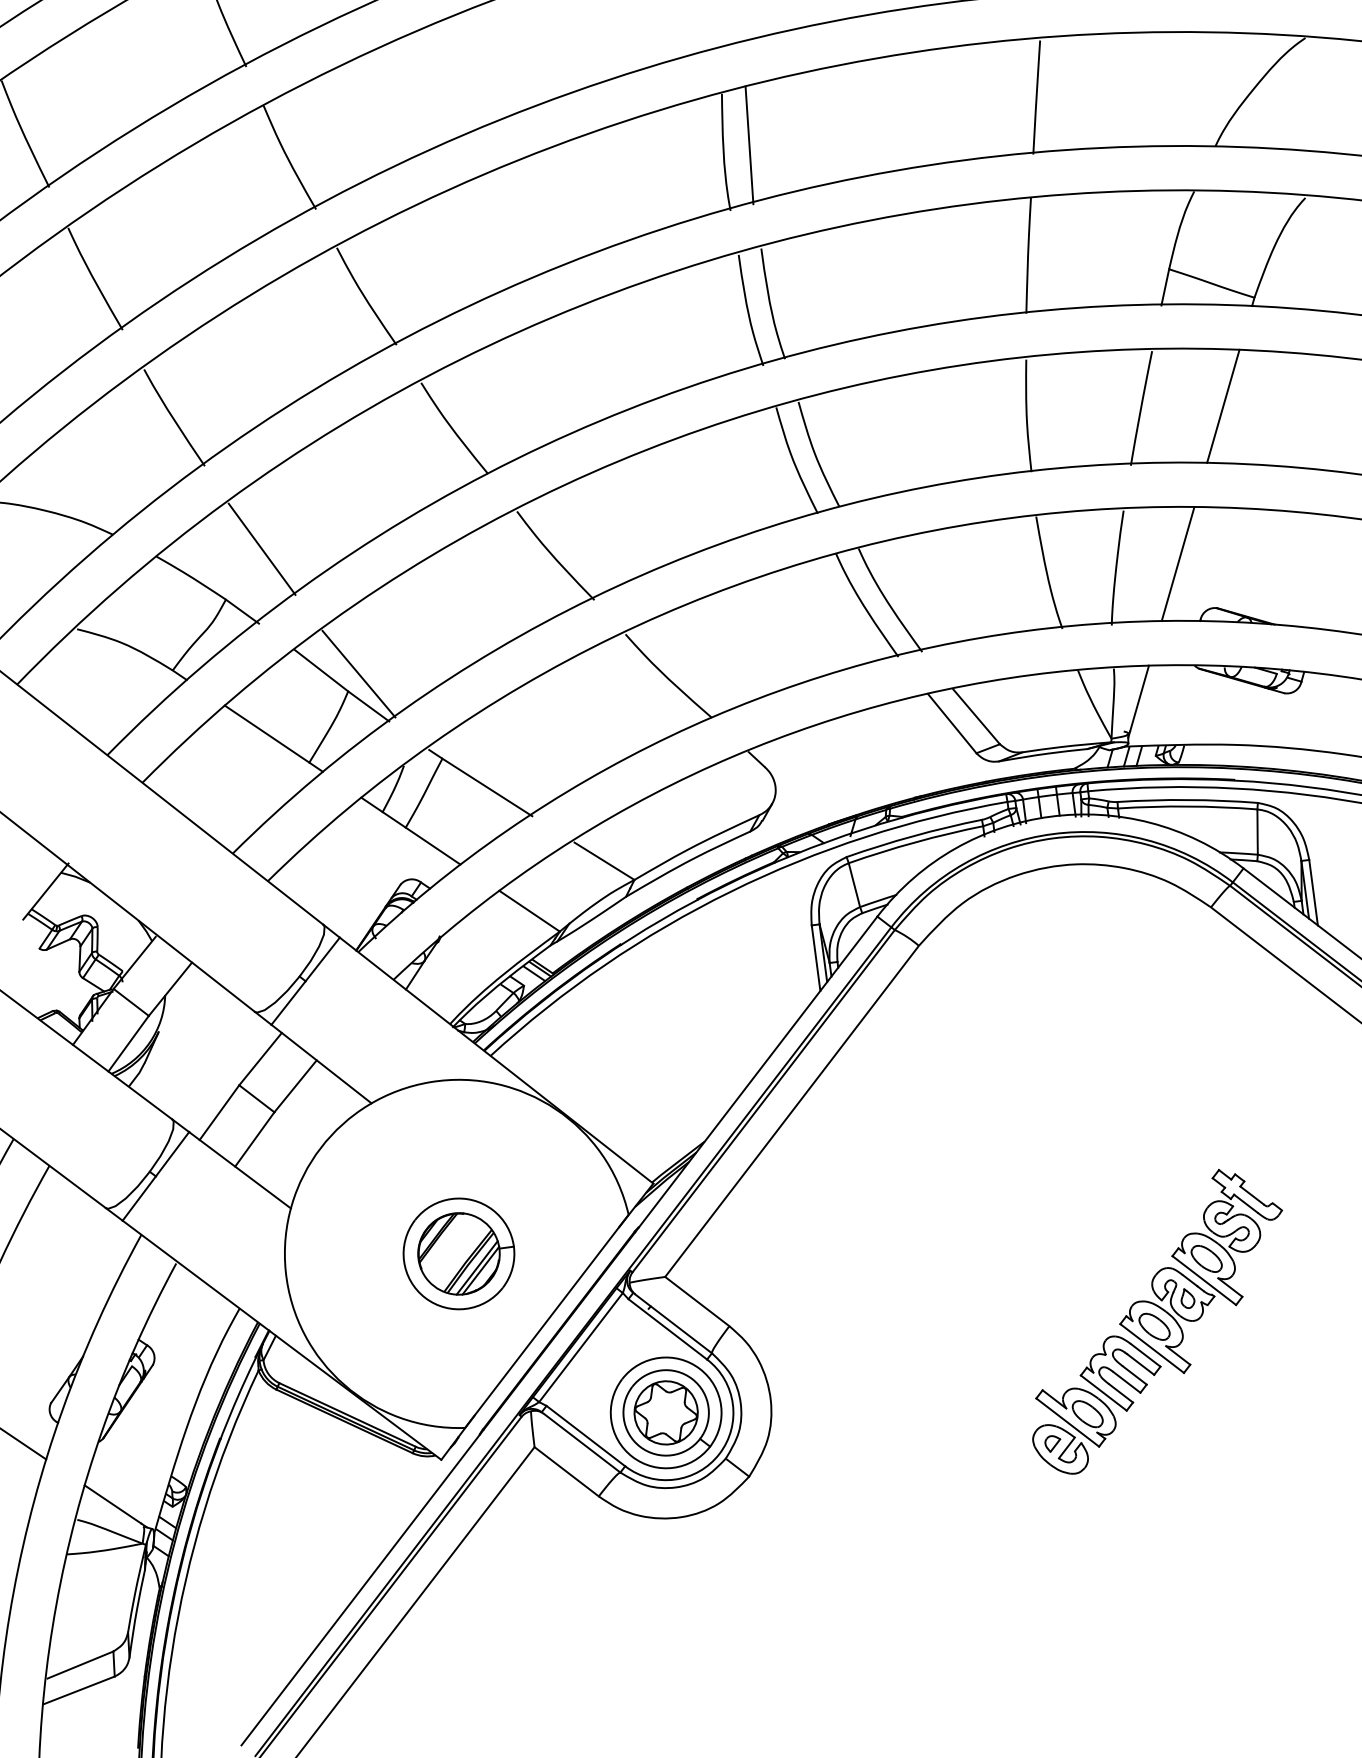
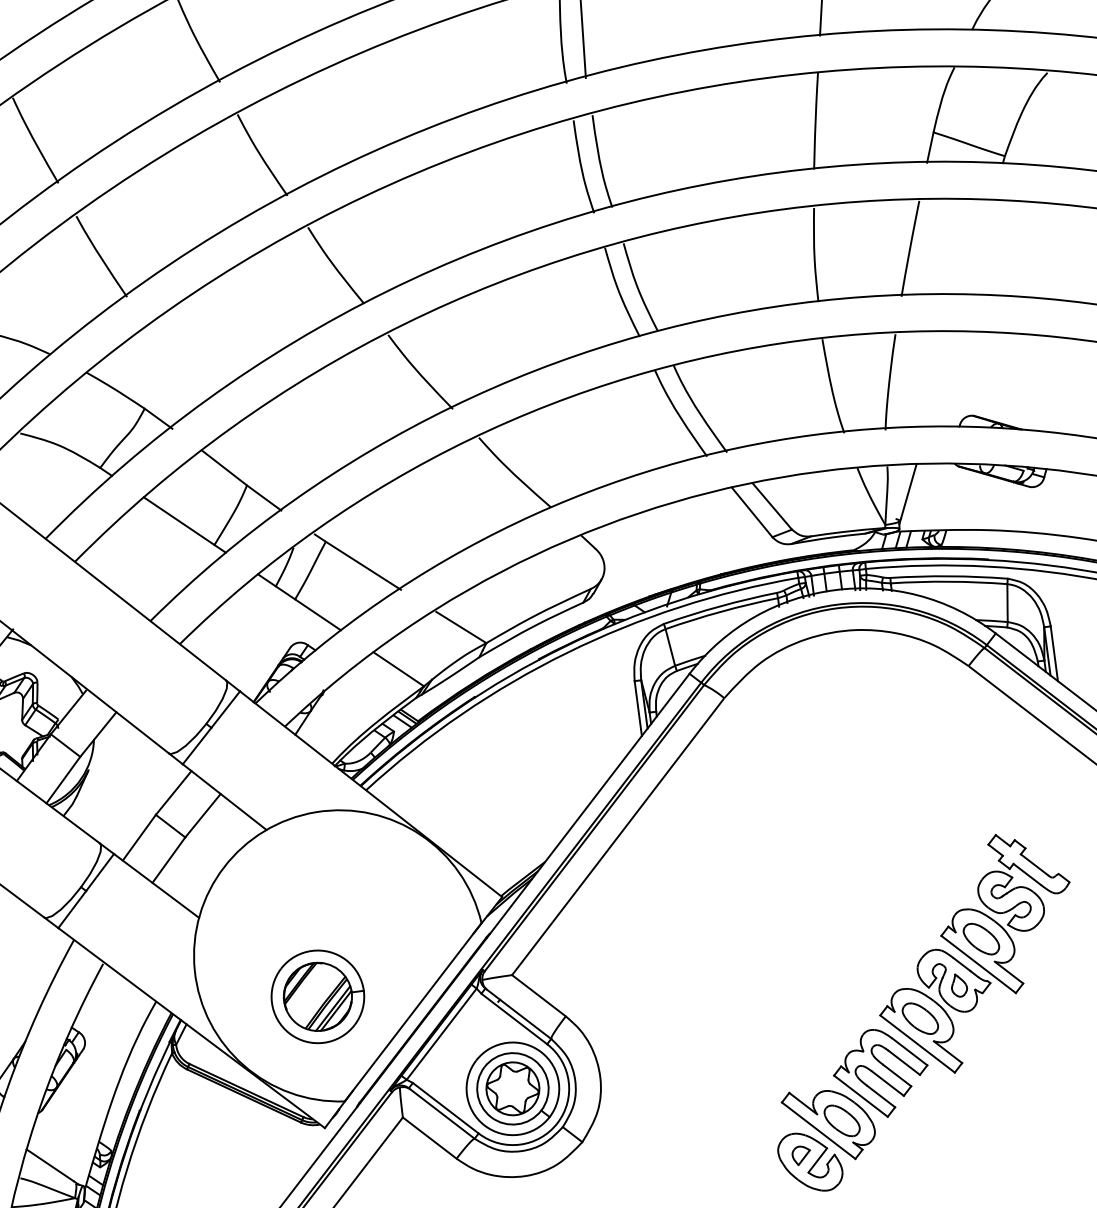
line: (1223, 405) -> (979, 246), removed
line: (261, 548) -> (174, 365), removed
line: (1177, 564) -> (940, 379), removed
line: (358, 673) -> (255, 470), removed
part: (458, 1253) -> (317, 996), moved
part: (1157, 1321) -> (923, 1012), size x1.4

